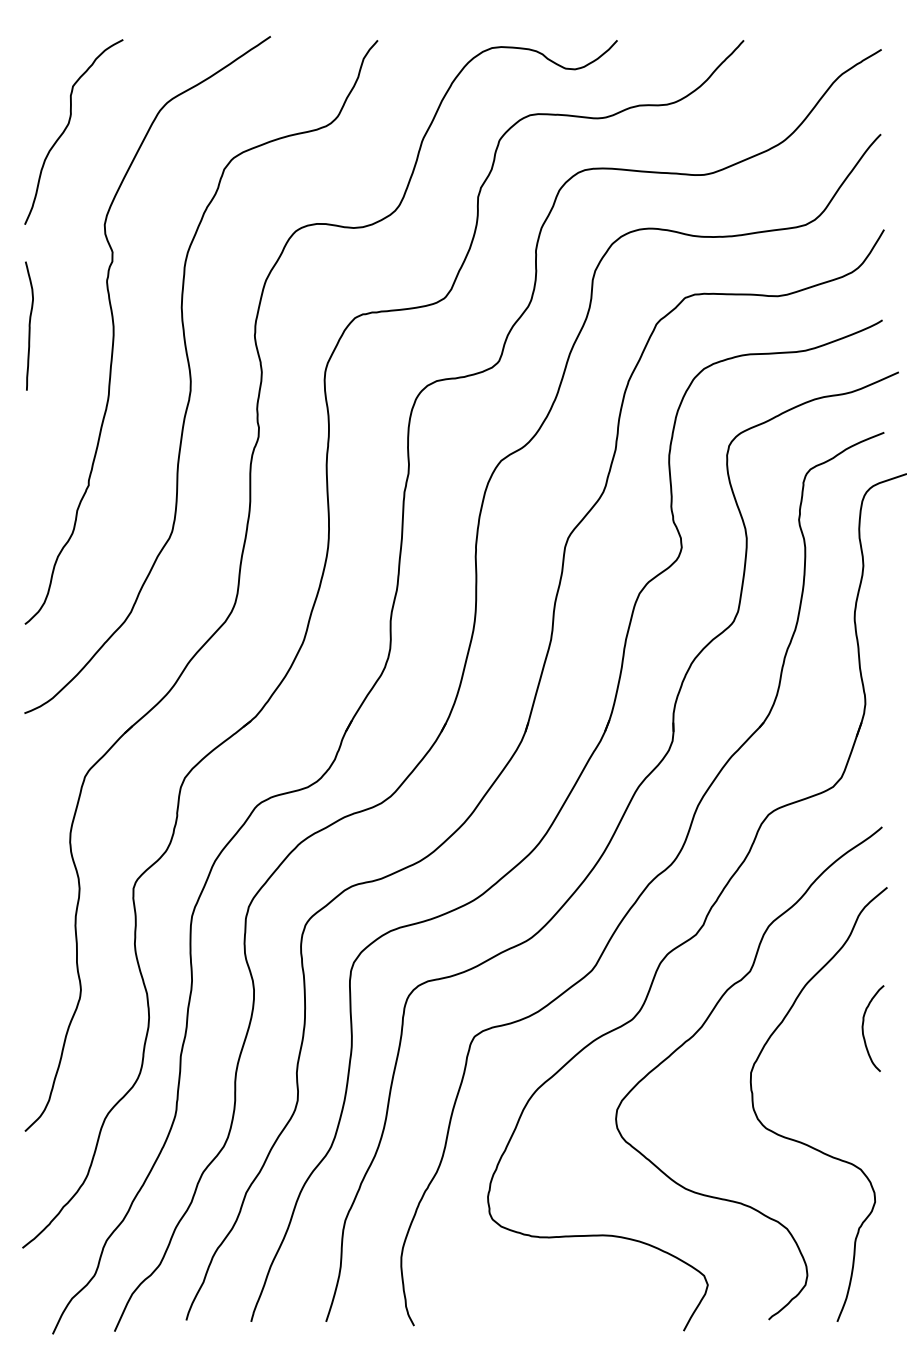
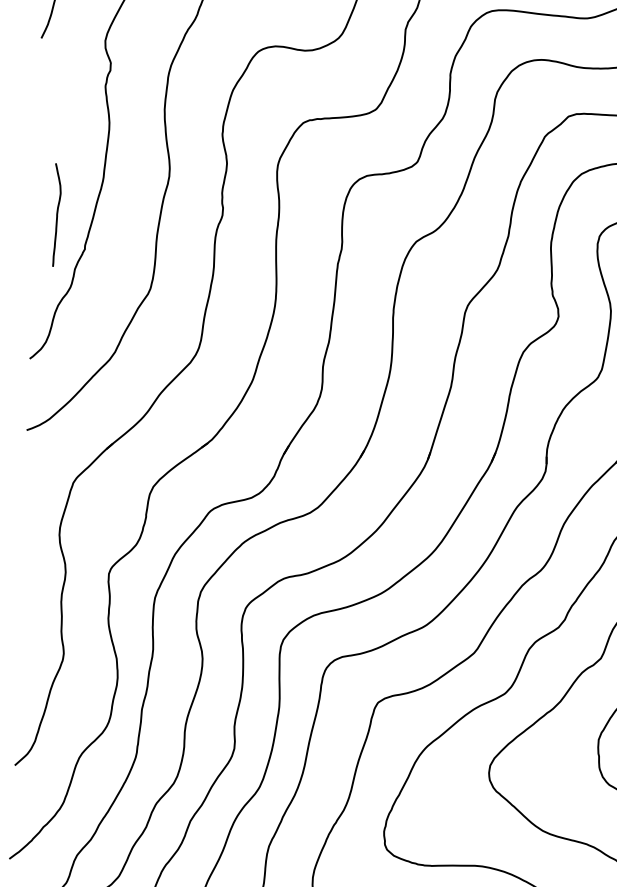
curve: (29, 325) -> (57, 214), moved

